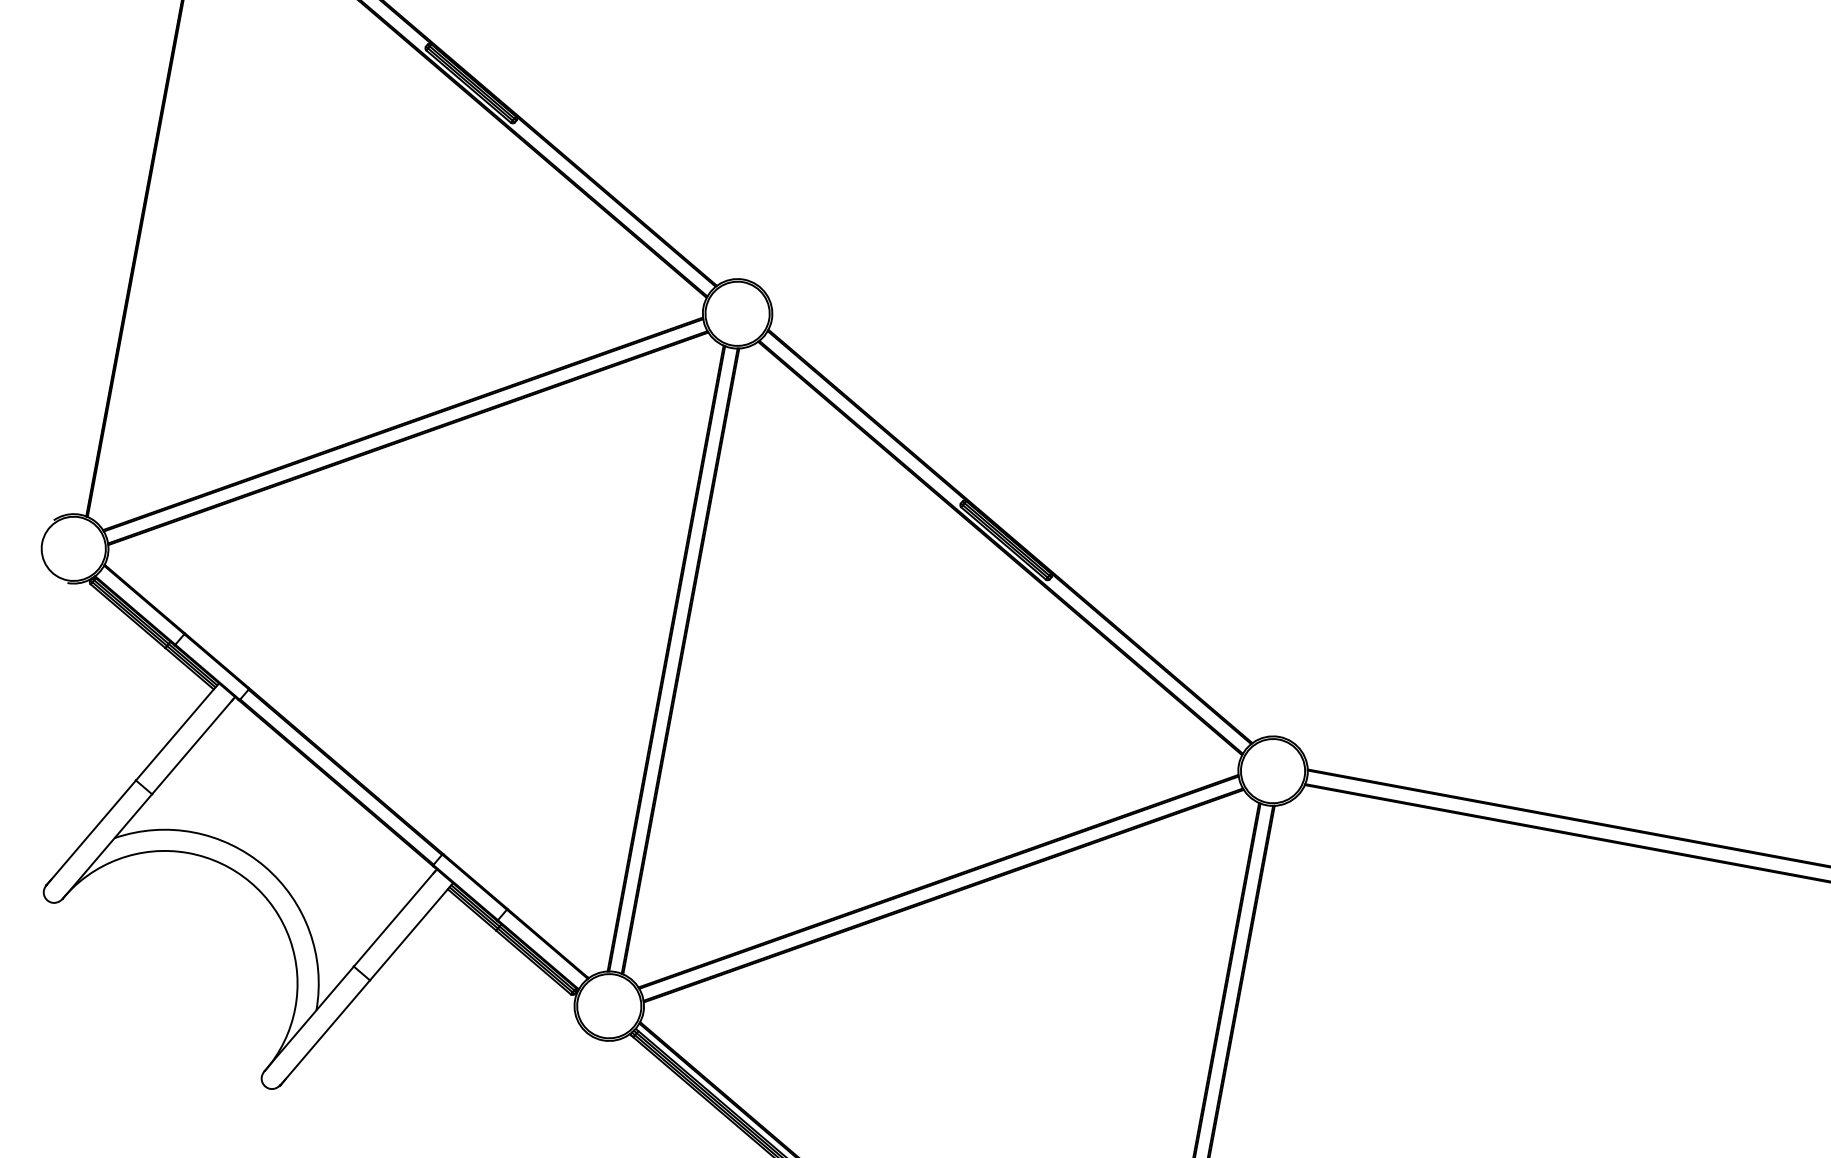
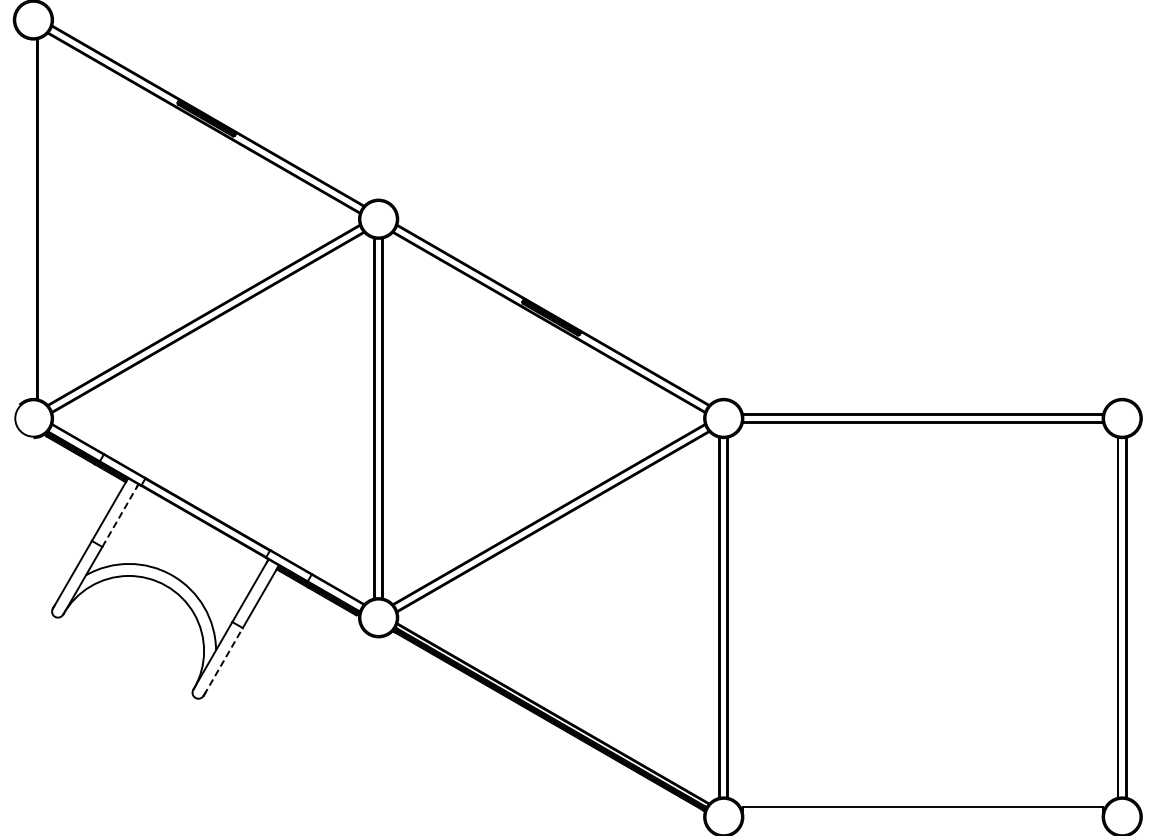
line: (193, 745) -> (120, 515), solid -> dashed
line: (325, 1032) -> (223, 661), solid -> dashed

